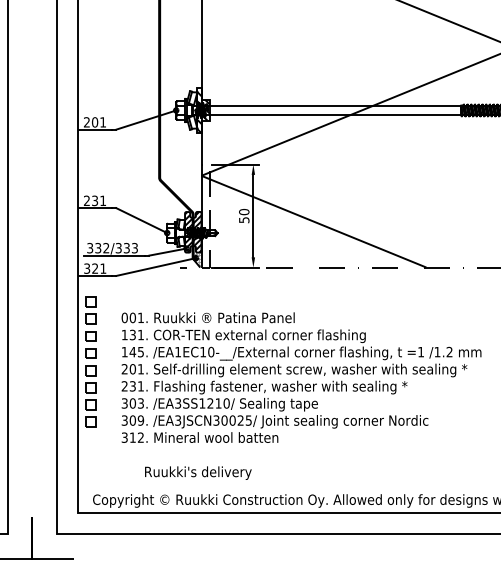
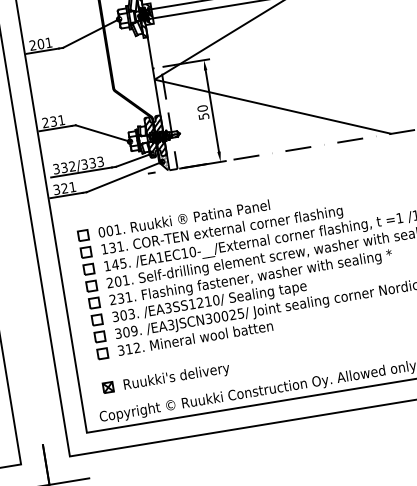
part: (90, 361) -> (92, 294), moved
part: (105, 471) -> (107, 386), added
text: (198, 472) -> (176, 376), moved

